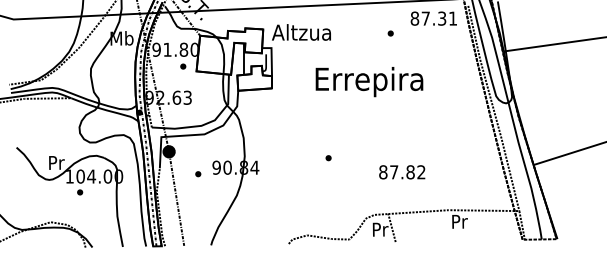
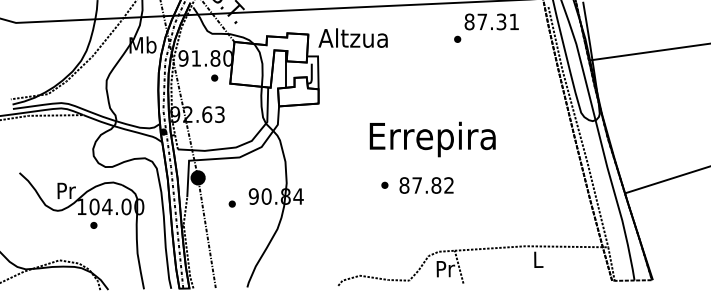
text: (433, 18) -> (491, 21), moved
text: (369, 82) -> (432, 140), moved
text: (402, 172) -> (426, 185), moved
text: (459, 221) -> (538, 259), Pr -> L

